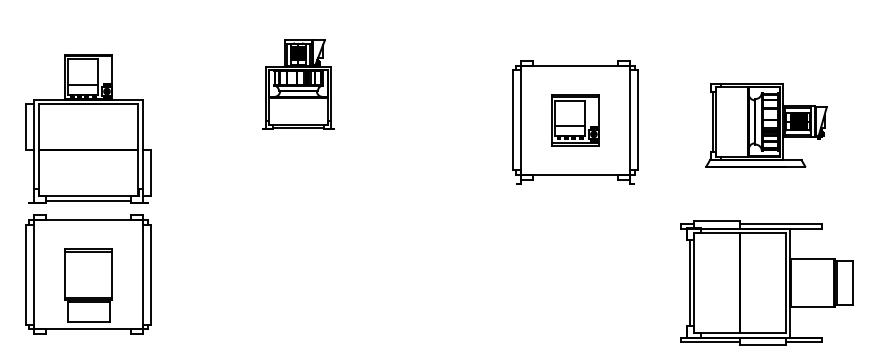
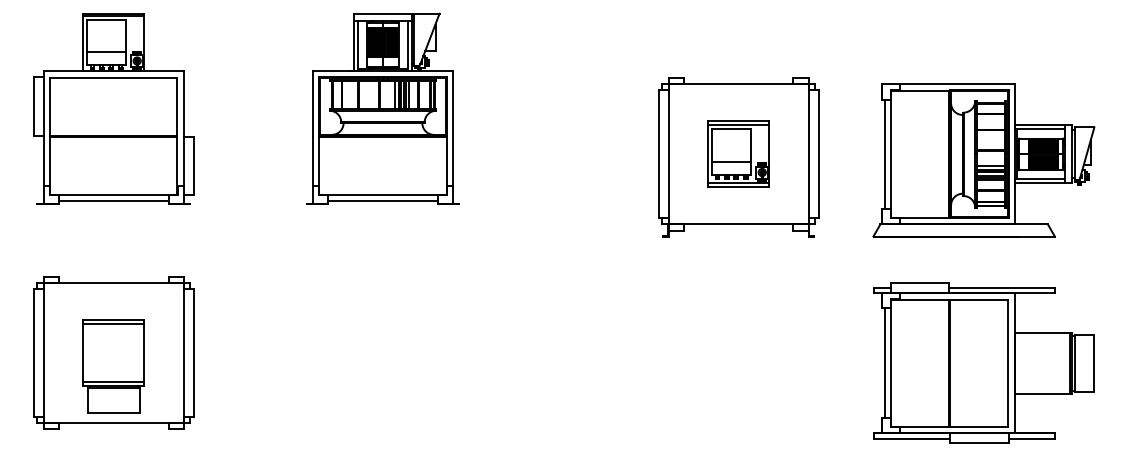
part: (298, 84) -> (382, 108), size x1.67
part: (766, 125) -> (983, 161), size x1.43
part: (88, 128) -> (113, 108), moved

